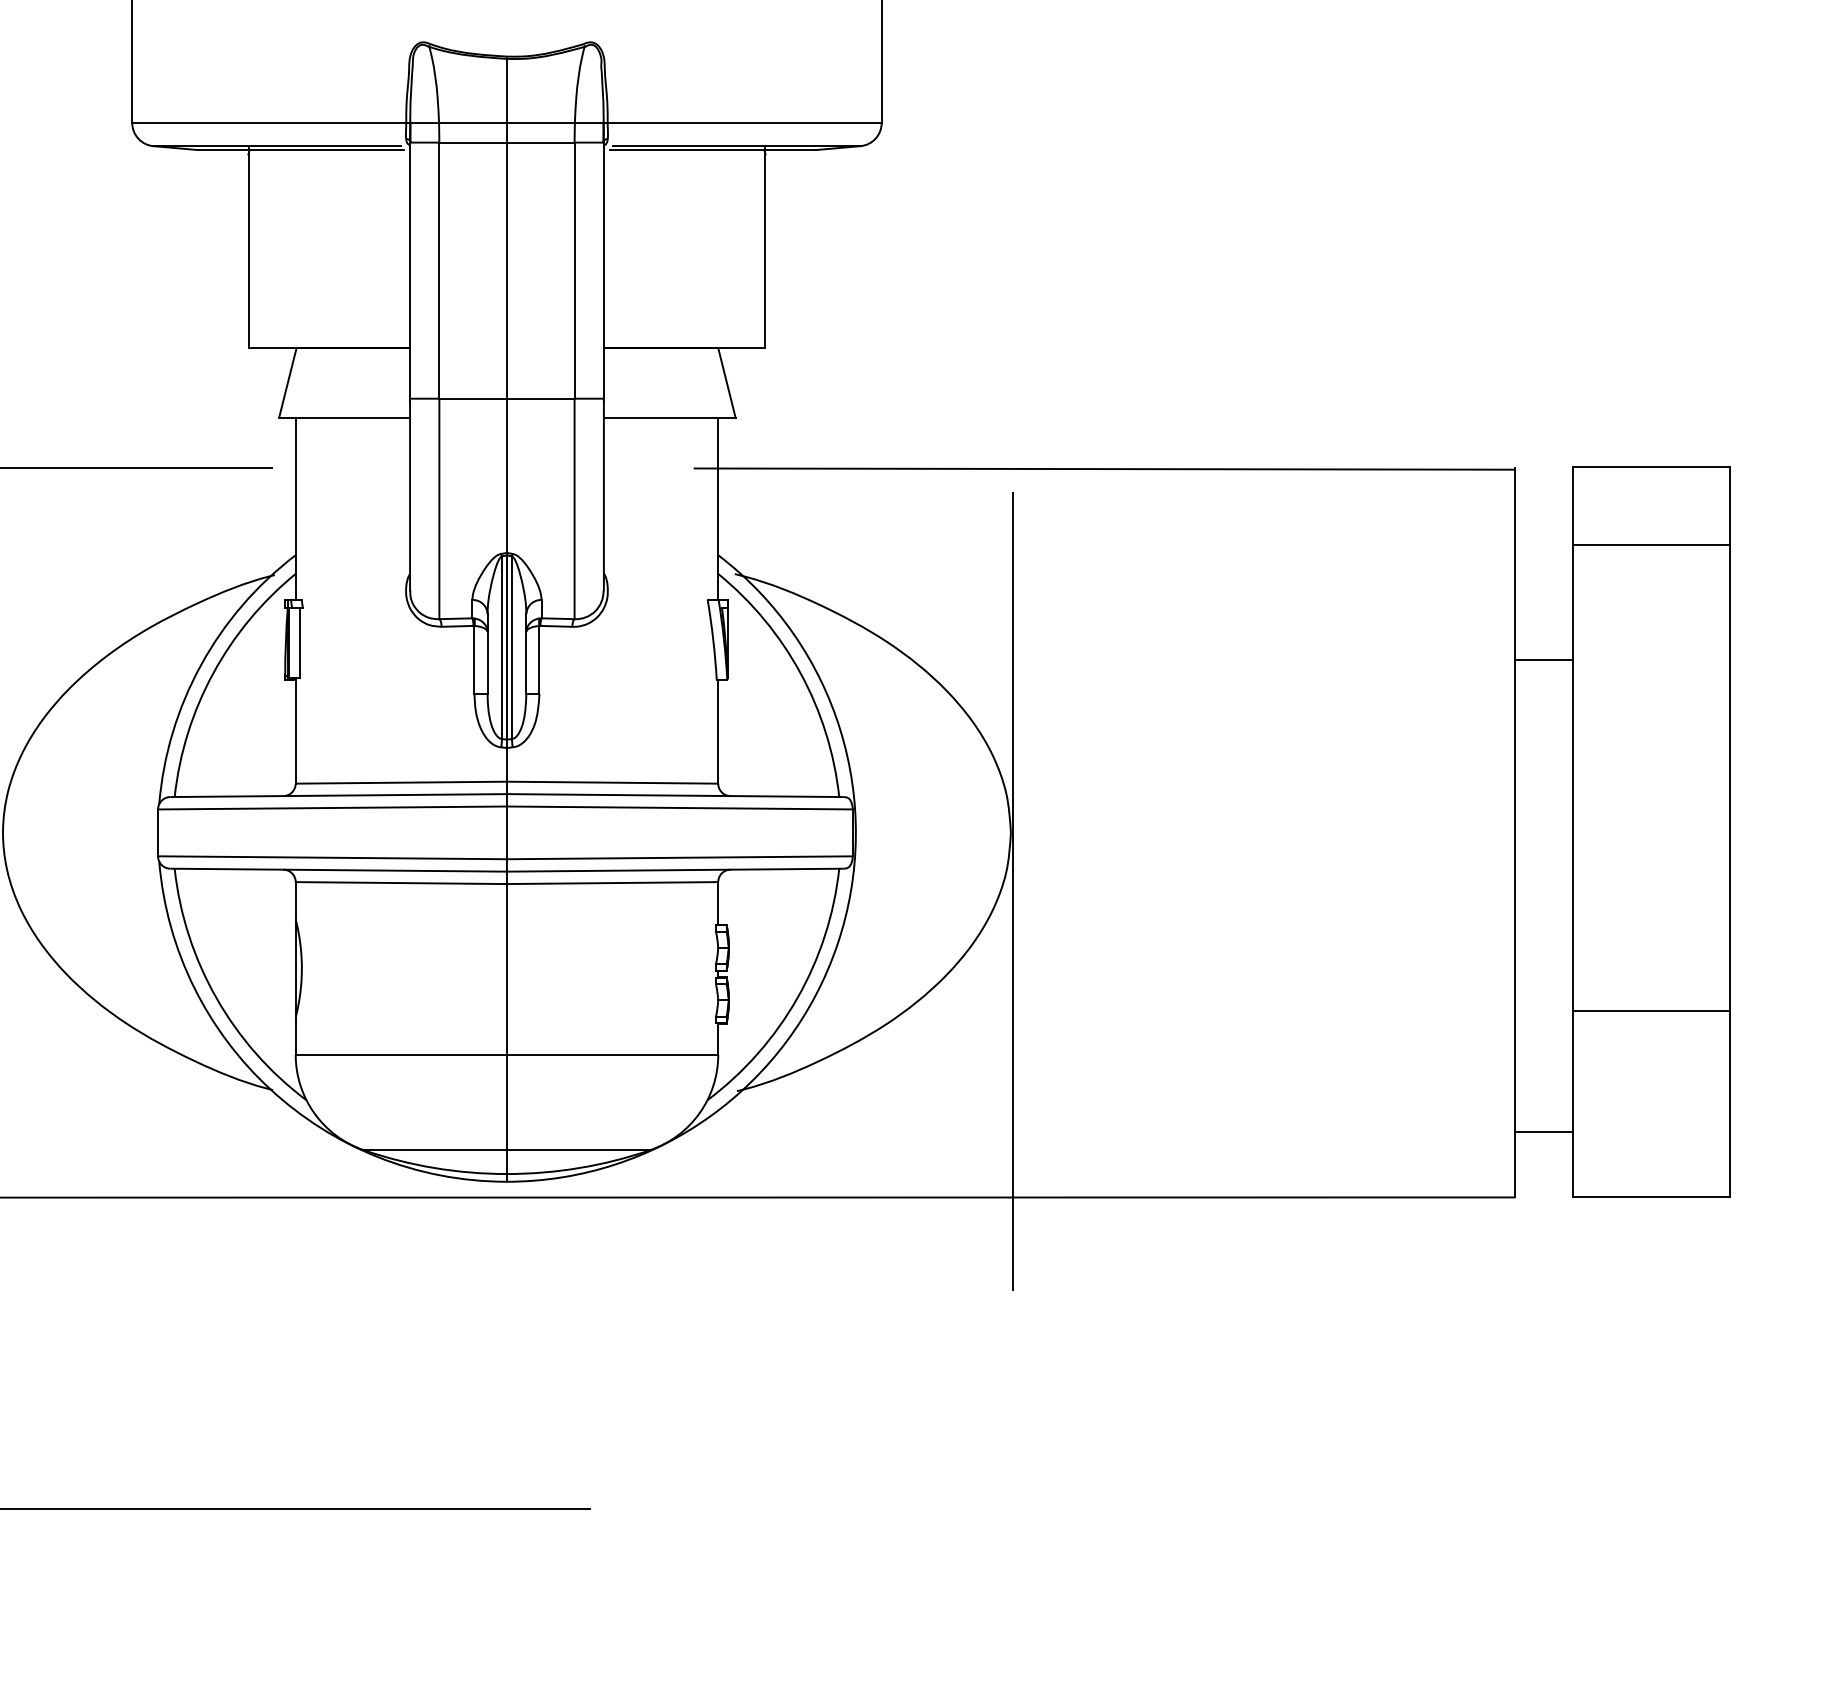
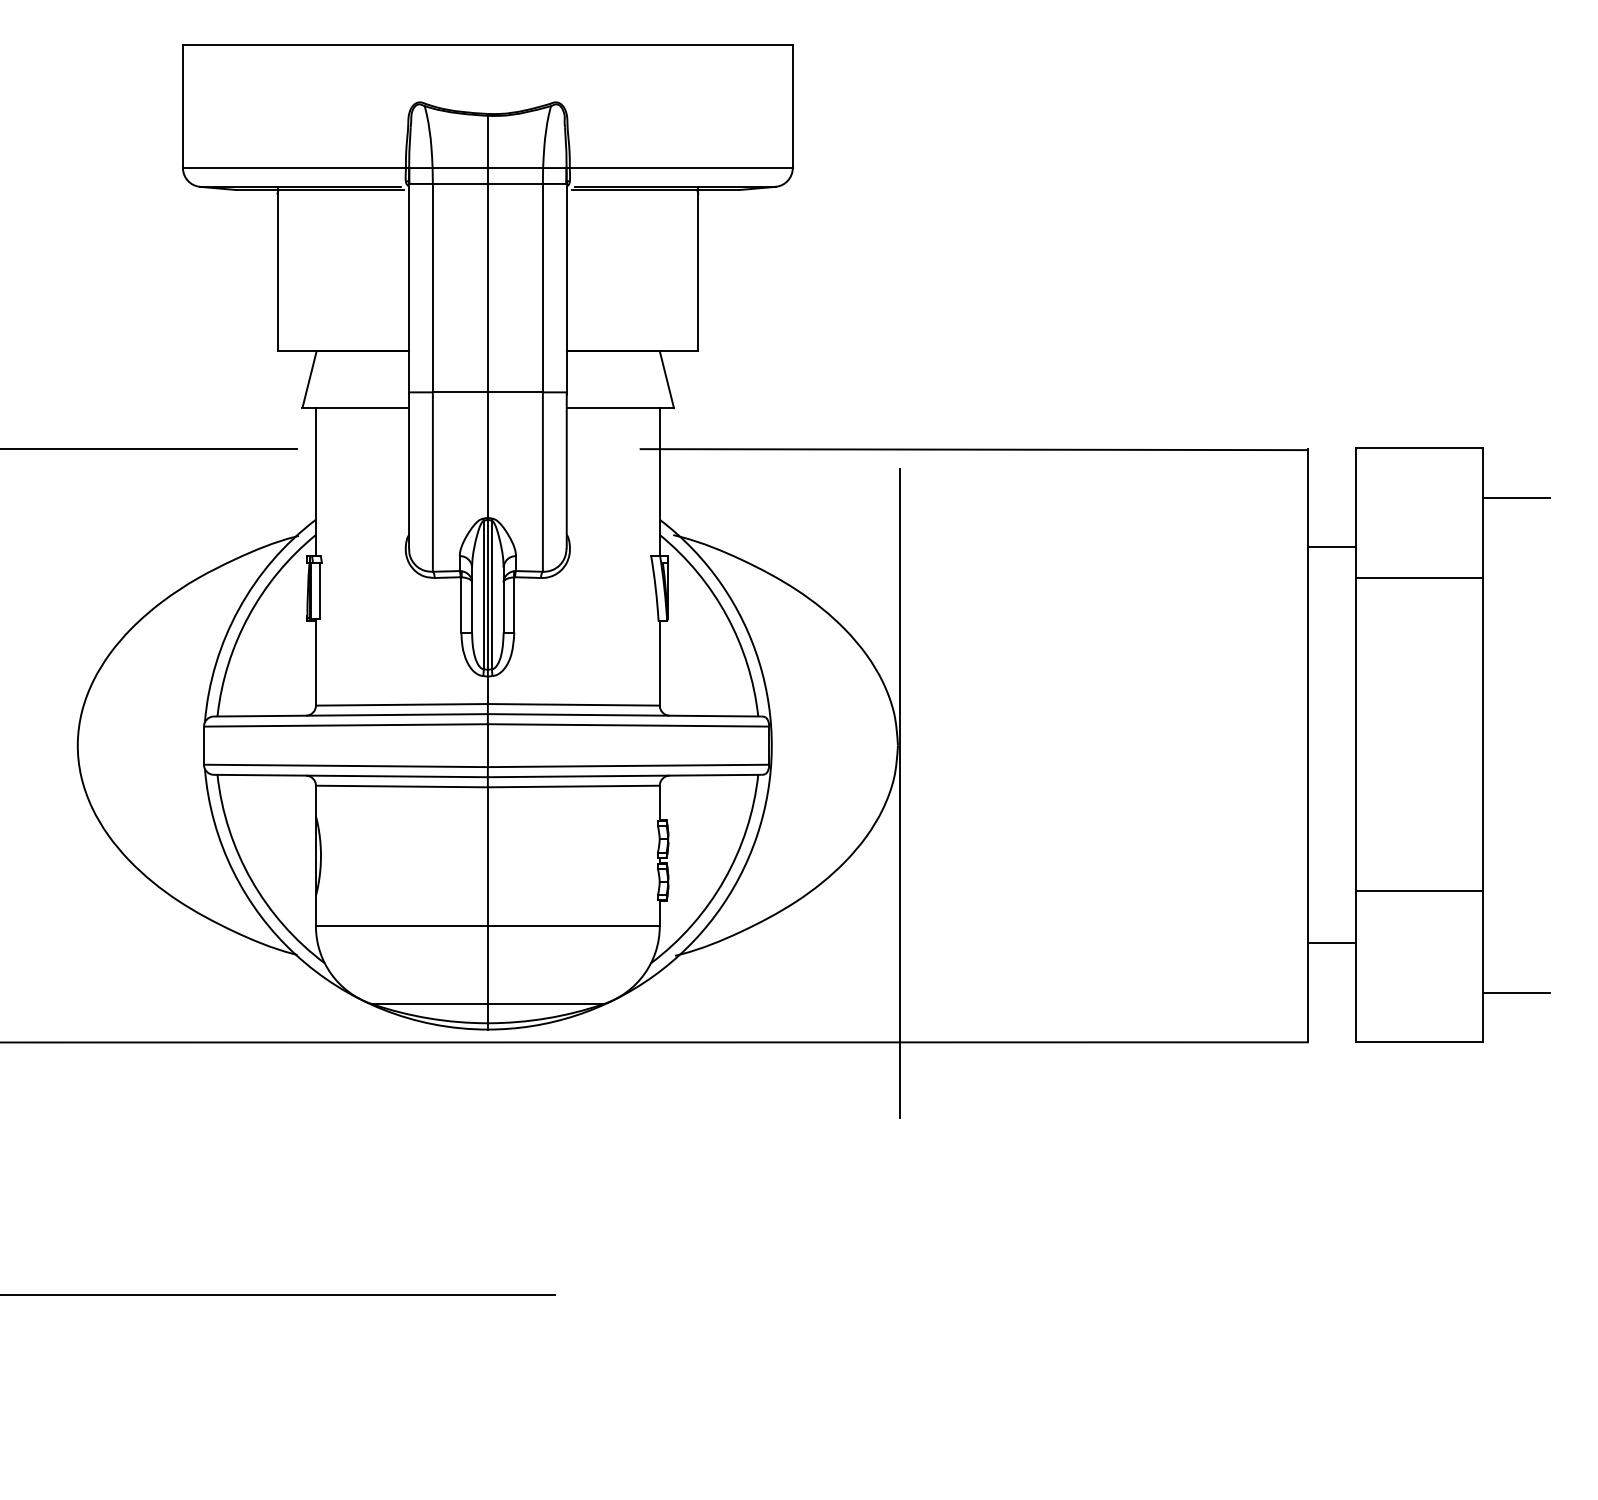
line: (1771, 527) -> (1516, 497), added
line: (1650, 545) -> (1418, 578), moved
line: (1543, 660) -> (1331, 547), moved
line: (1543, 1132) -> (1331, 943), moved
line: (1771, 1136) -> (1516, 992), added

